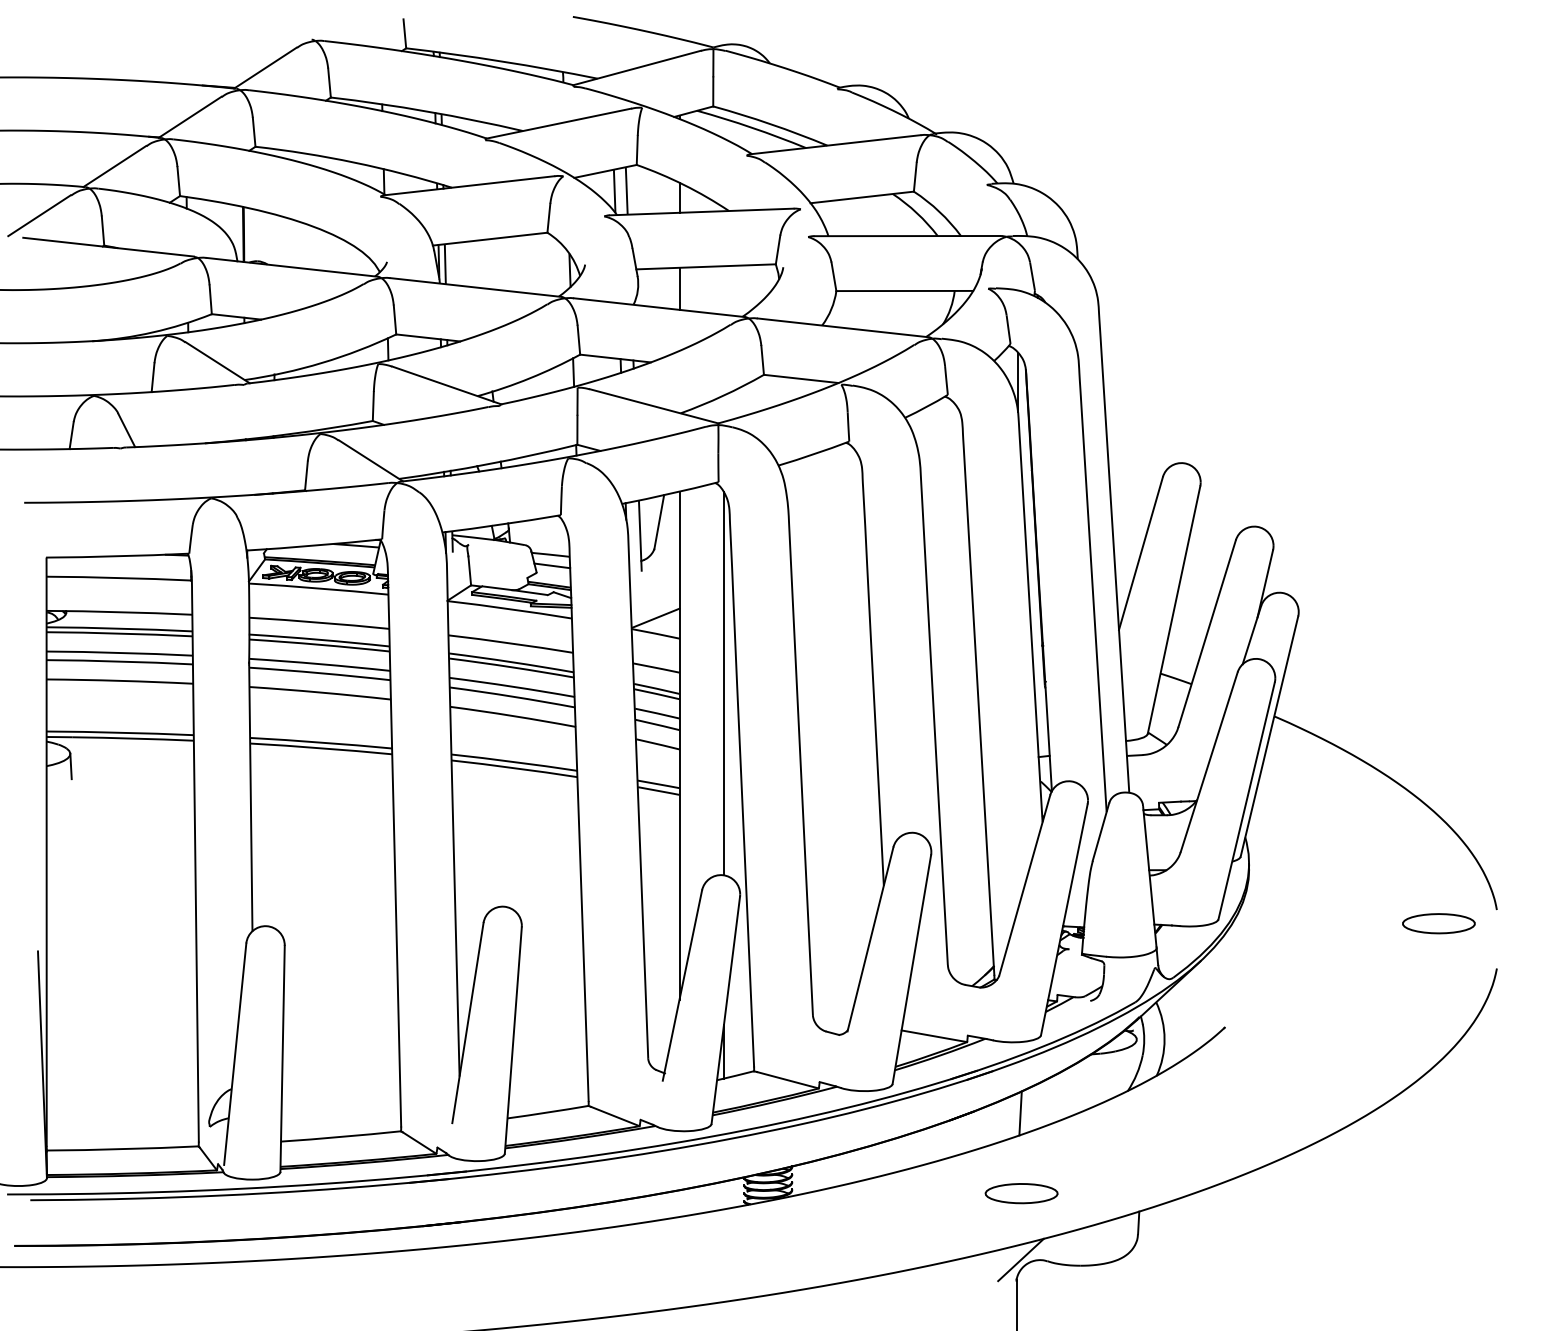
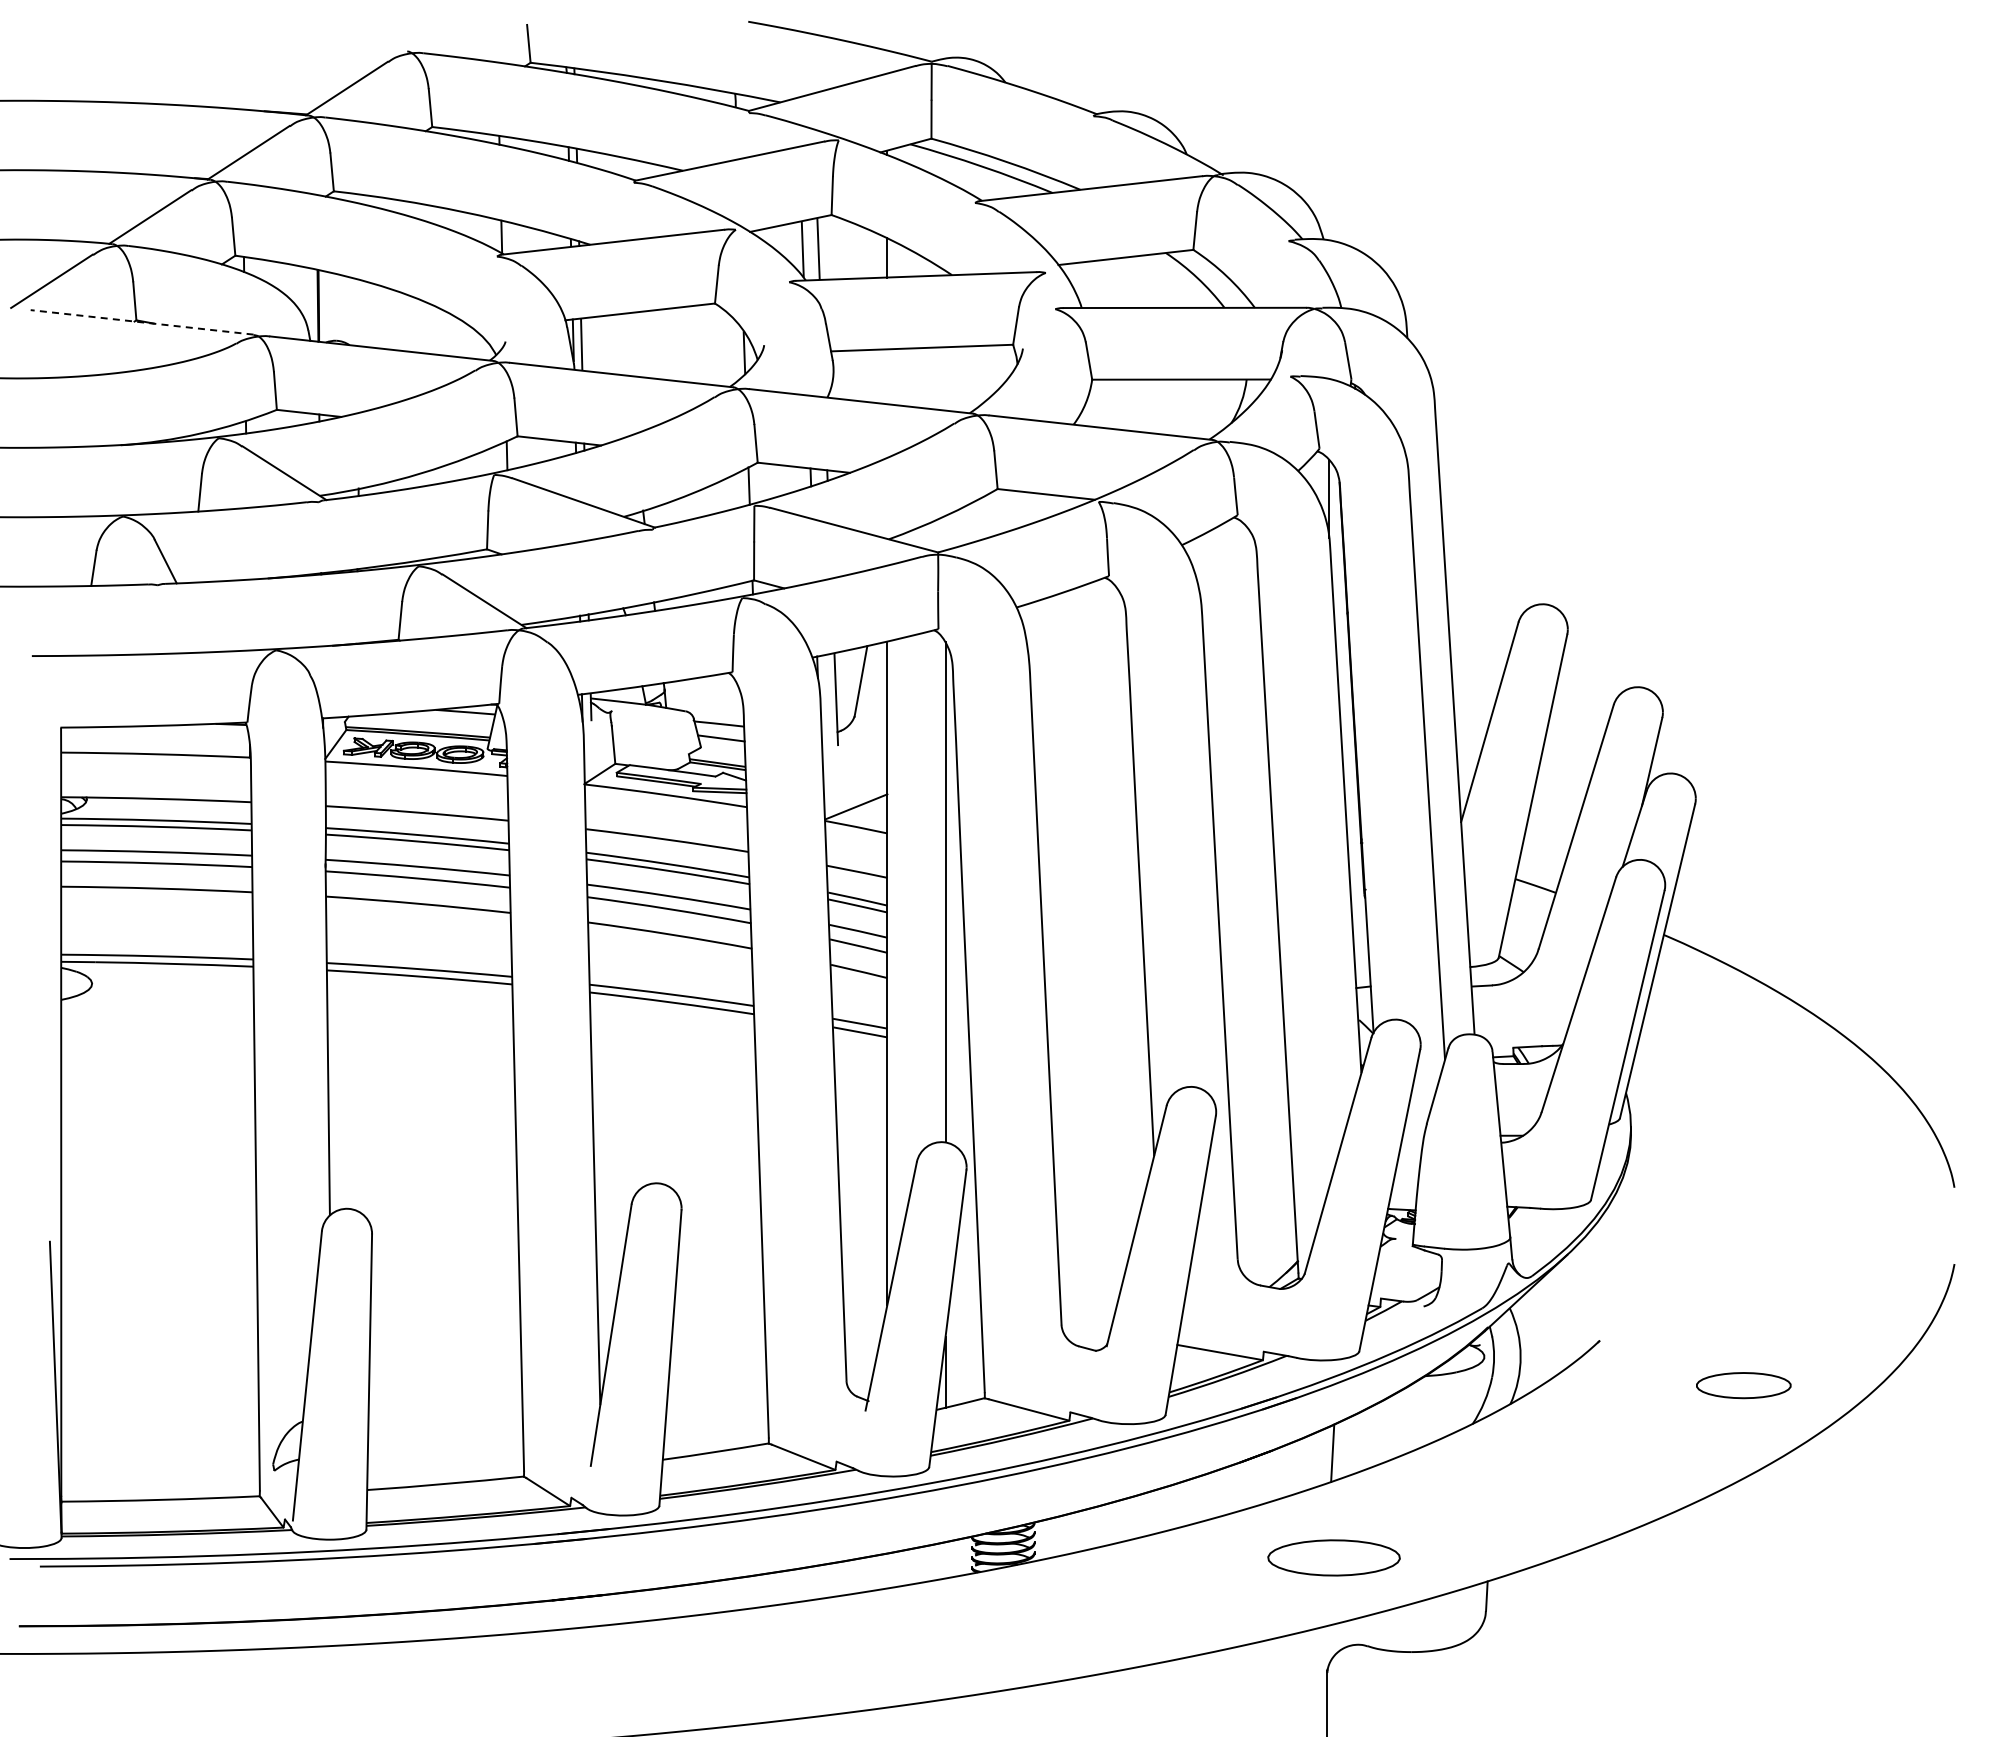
line: (108, 247) -> (141, 322), solid -> dashed
line: (679, 288) -> (887, 376), removed
line: (70, 765) -> (92, 999), removed
part: (1438, 923) -> (1743, 1385), moved
part: (1021, 1193) -> (1333, 1557), size x1.4
line: (1021, 1259) -> (1333, 1644), removed

